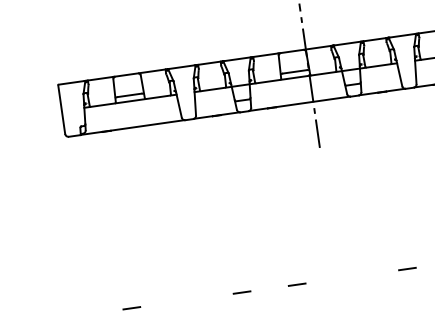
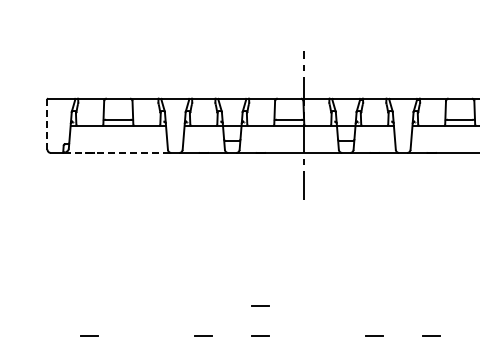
line: (61, 108) -> (47, 123), solid -> dashed
line: (132, 127) -> (116, 152), solid -> dashed
line: (292, 255) -> (260, 305), added

